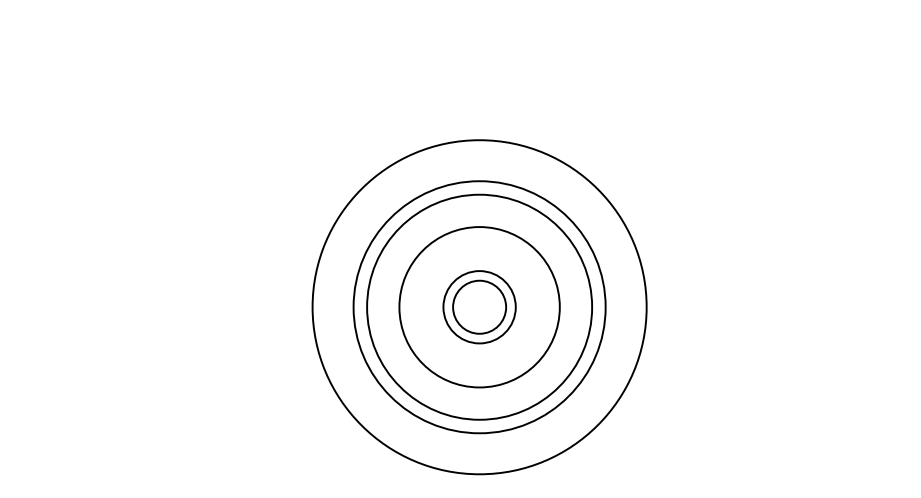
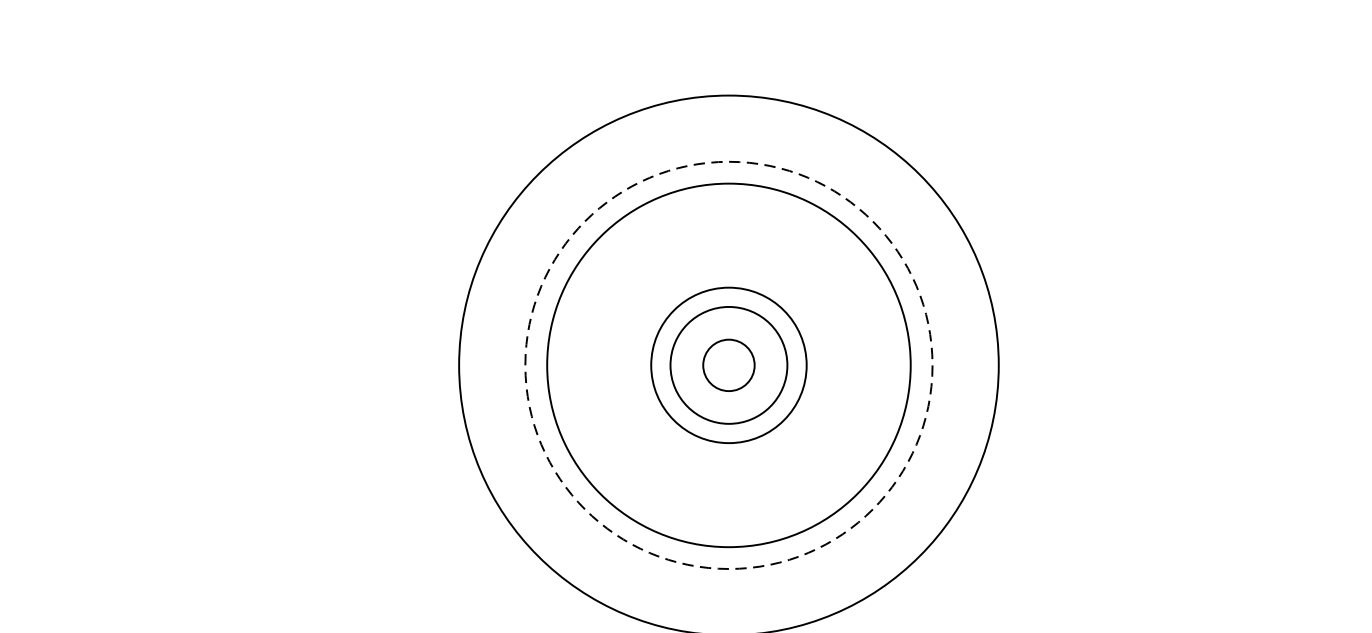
circle: (479, 306) -> (728, 364), size x0.6
circle: (479, 307) -> (728, 365), size x0.6
circle: (479, 307) -> (728, 365), solid -> dashed

